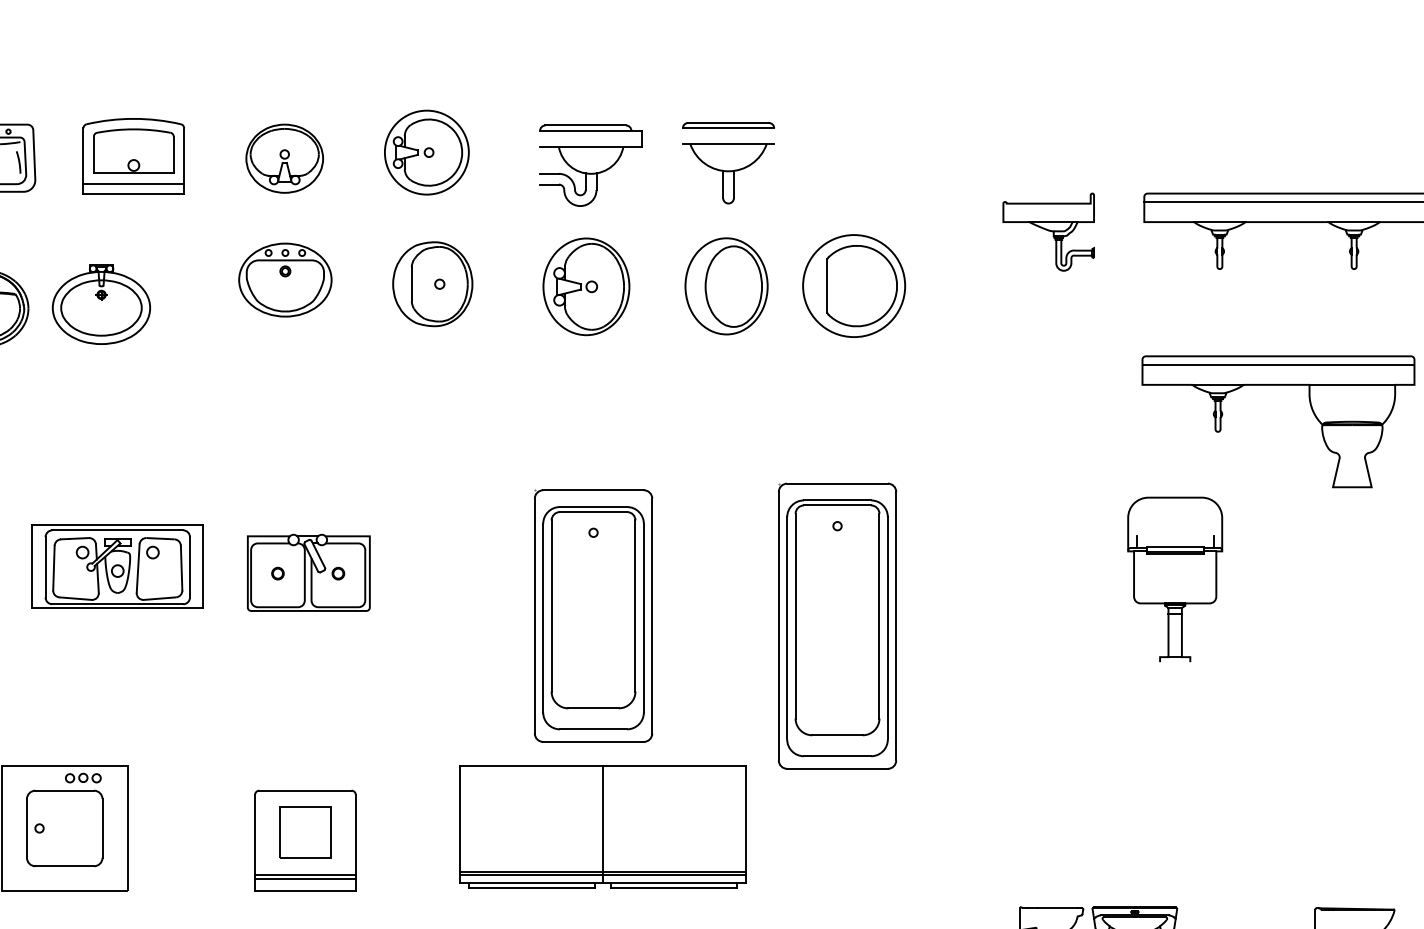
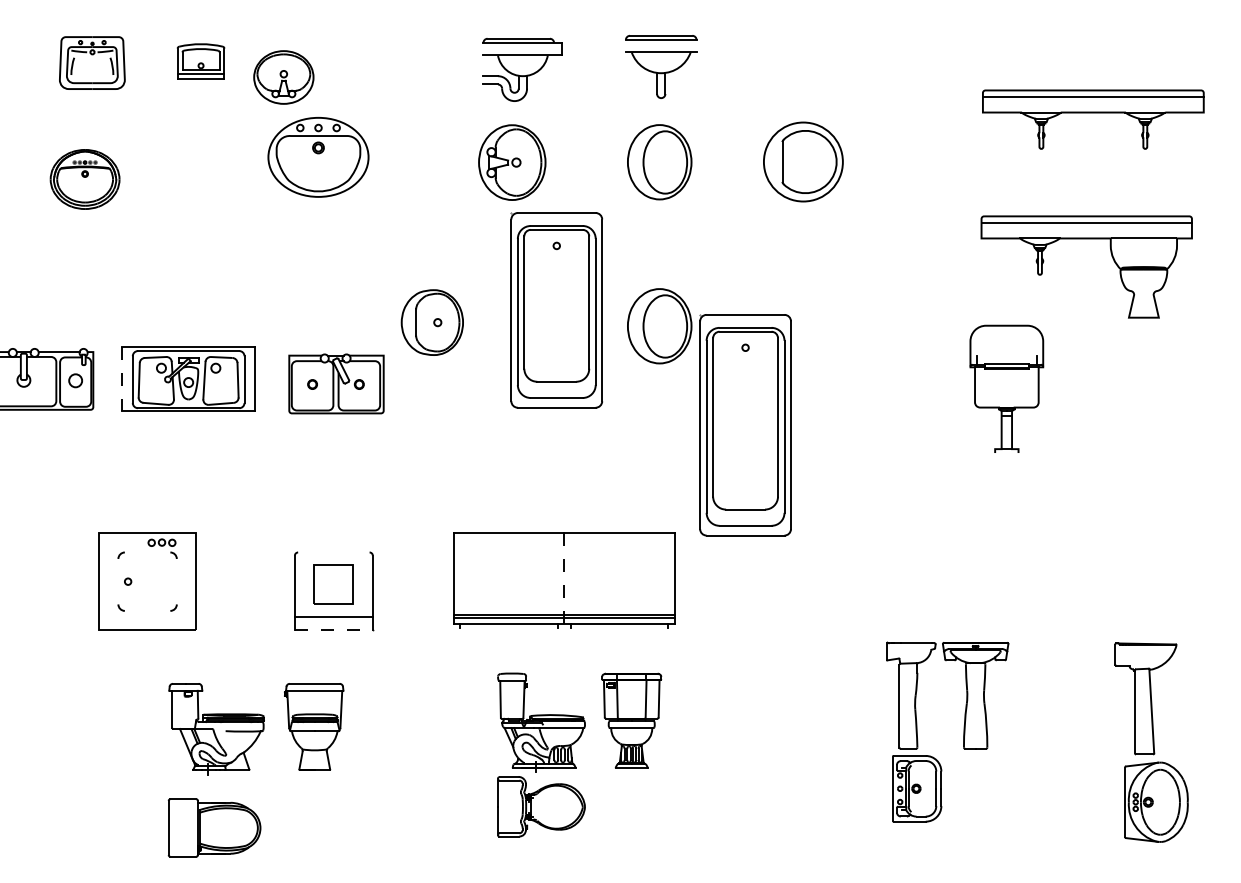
part: (426, 152) -> (427, 58), removed
part: (133, 156) -> (200, 61), size x0.6
part: (284, 158) -> (283, 77), moved
part: (590, 165) -> (522, 69), moved
part: (1048, 232) -> (908, 120), removed
part: (284, 280) -> (317, 157), size x1.4
part: (431, 284) -> (431, 322), moved
part: (854, 285) -> (803, 161), moved
part: (586, 286) -> (512, 162), moved
part: (100, 304) -> (175, 176), removed
part: (726, 498) -> (659, 326), added
line: (32, 565) -> (122, 378), solid -> dashed
part: (593, 616) -> (556, 310), moved
line: (64, 790) -> (147, 552), removed
line: (304, 790) -> (333, 552), removed
line: (603, 824) -> (564, 578), solid -> dashed
line: (27, 828) -> (118, 581), removed
line: (102, 828) -> (176, 581), removed
line: (64, 865) -> (147, 610), removed
line: (304, 878) -> (333, 620), removed
line: (531, 888) -> (508, 628), removed
line: (674, 888) -> (619, 628), removed
line: (304, 891) -> (333, 630), solid -> dashed

